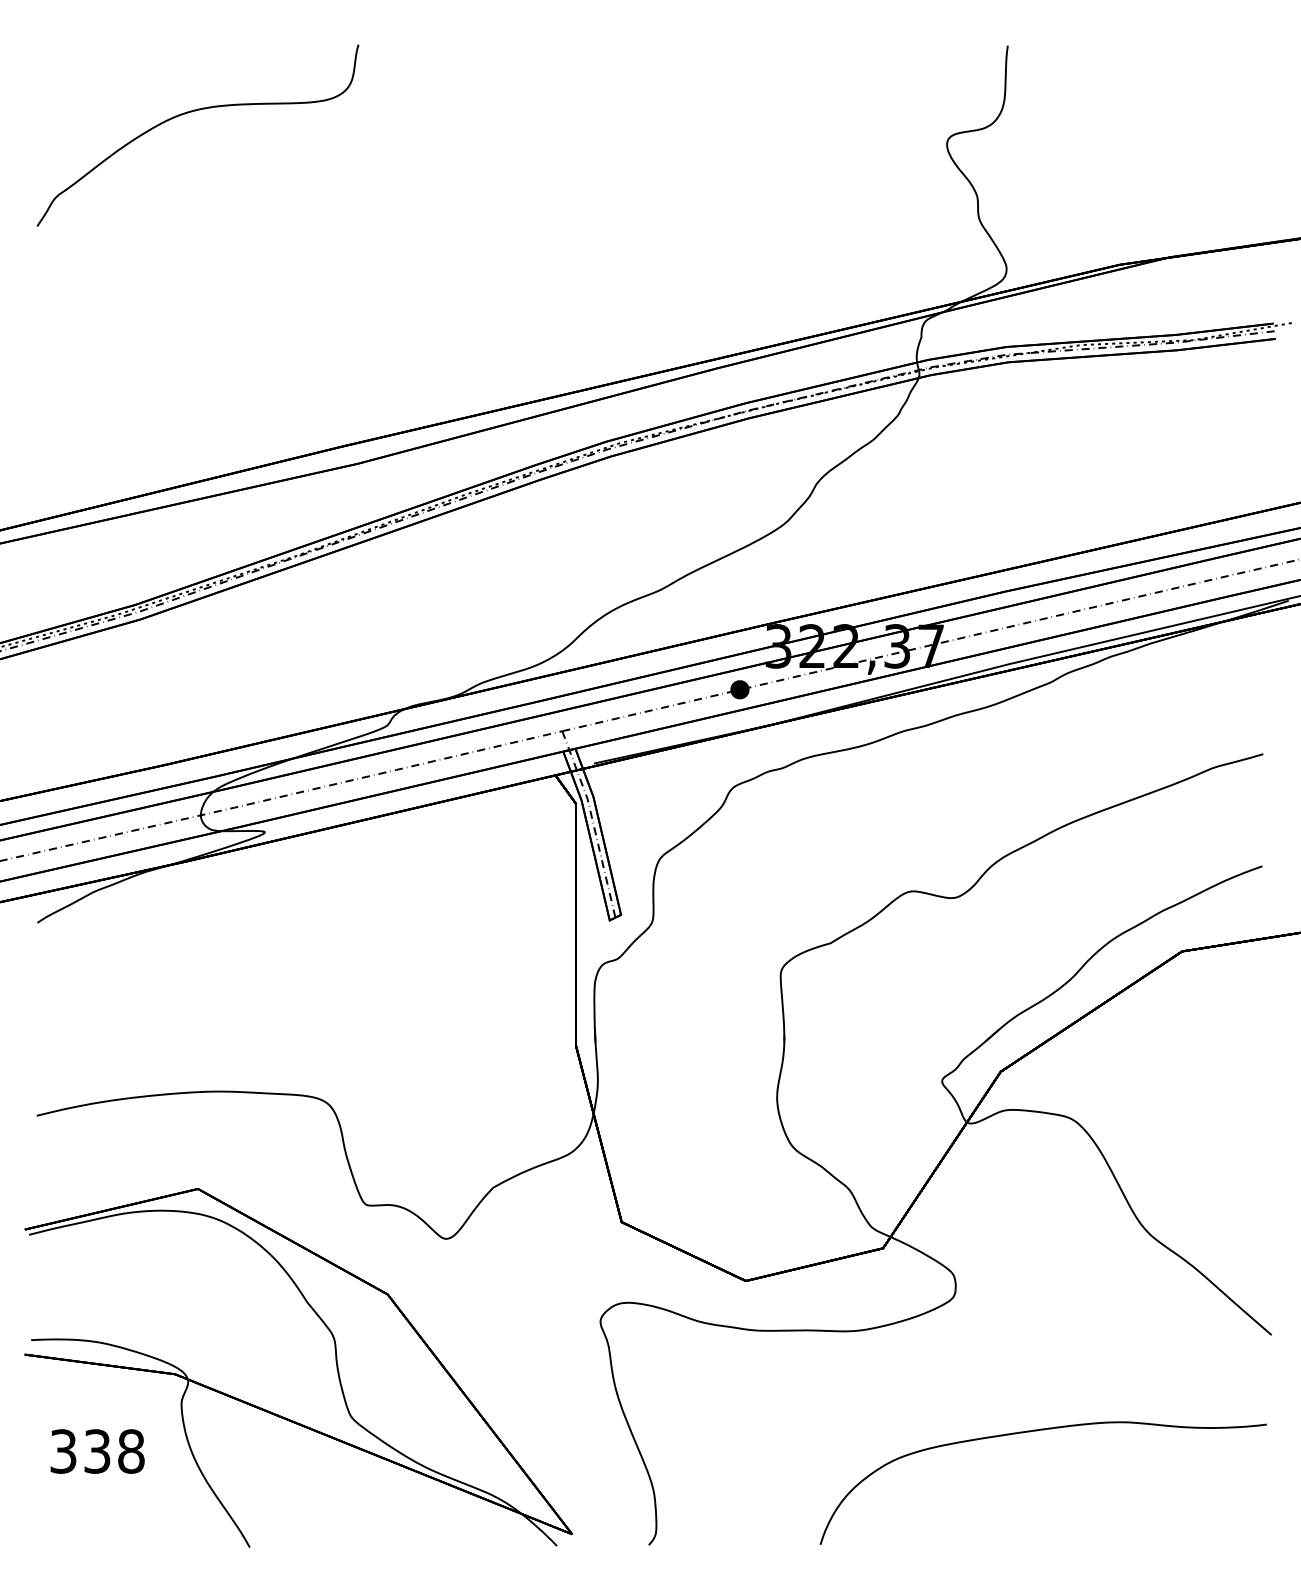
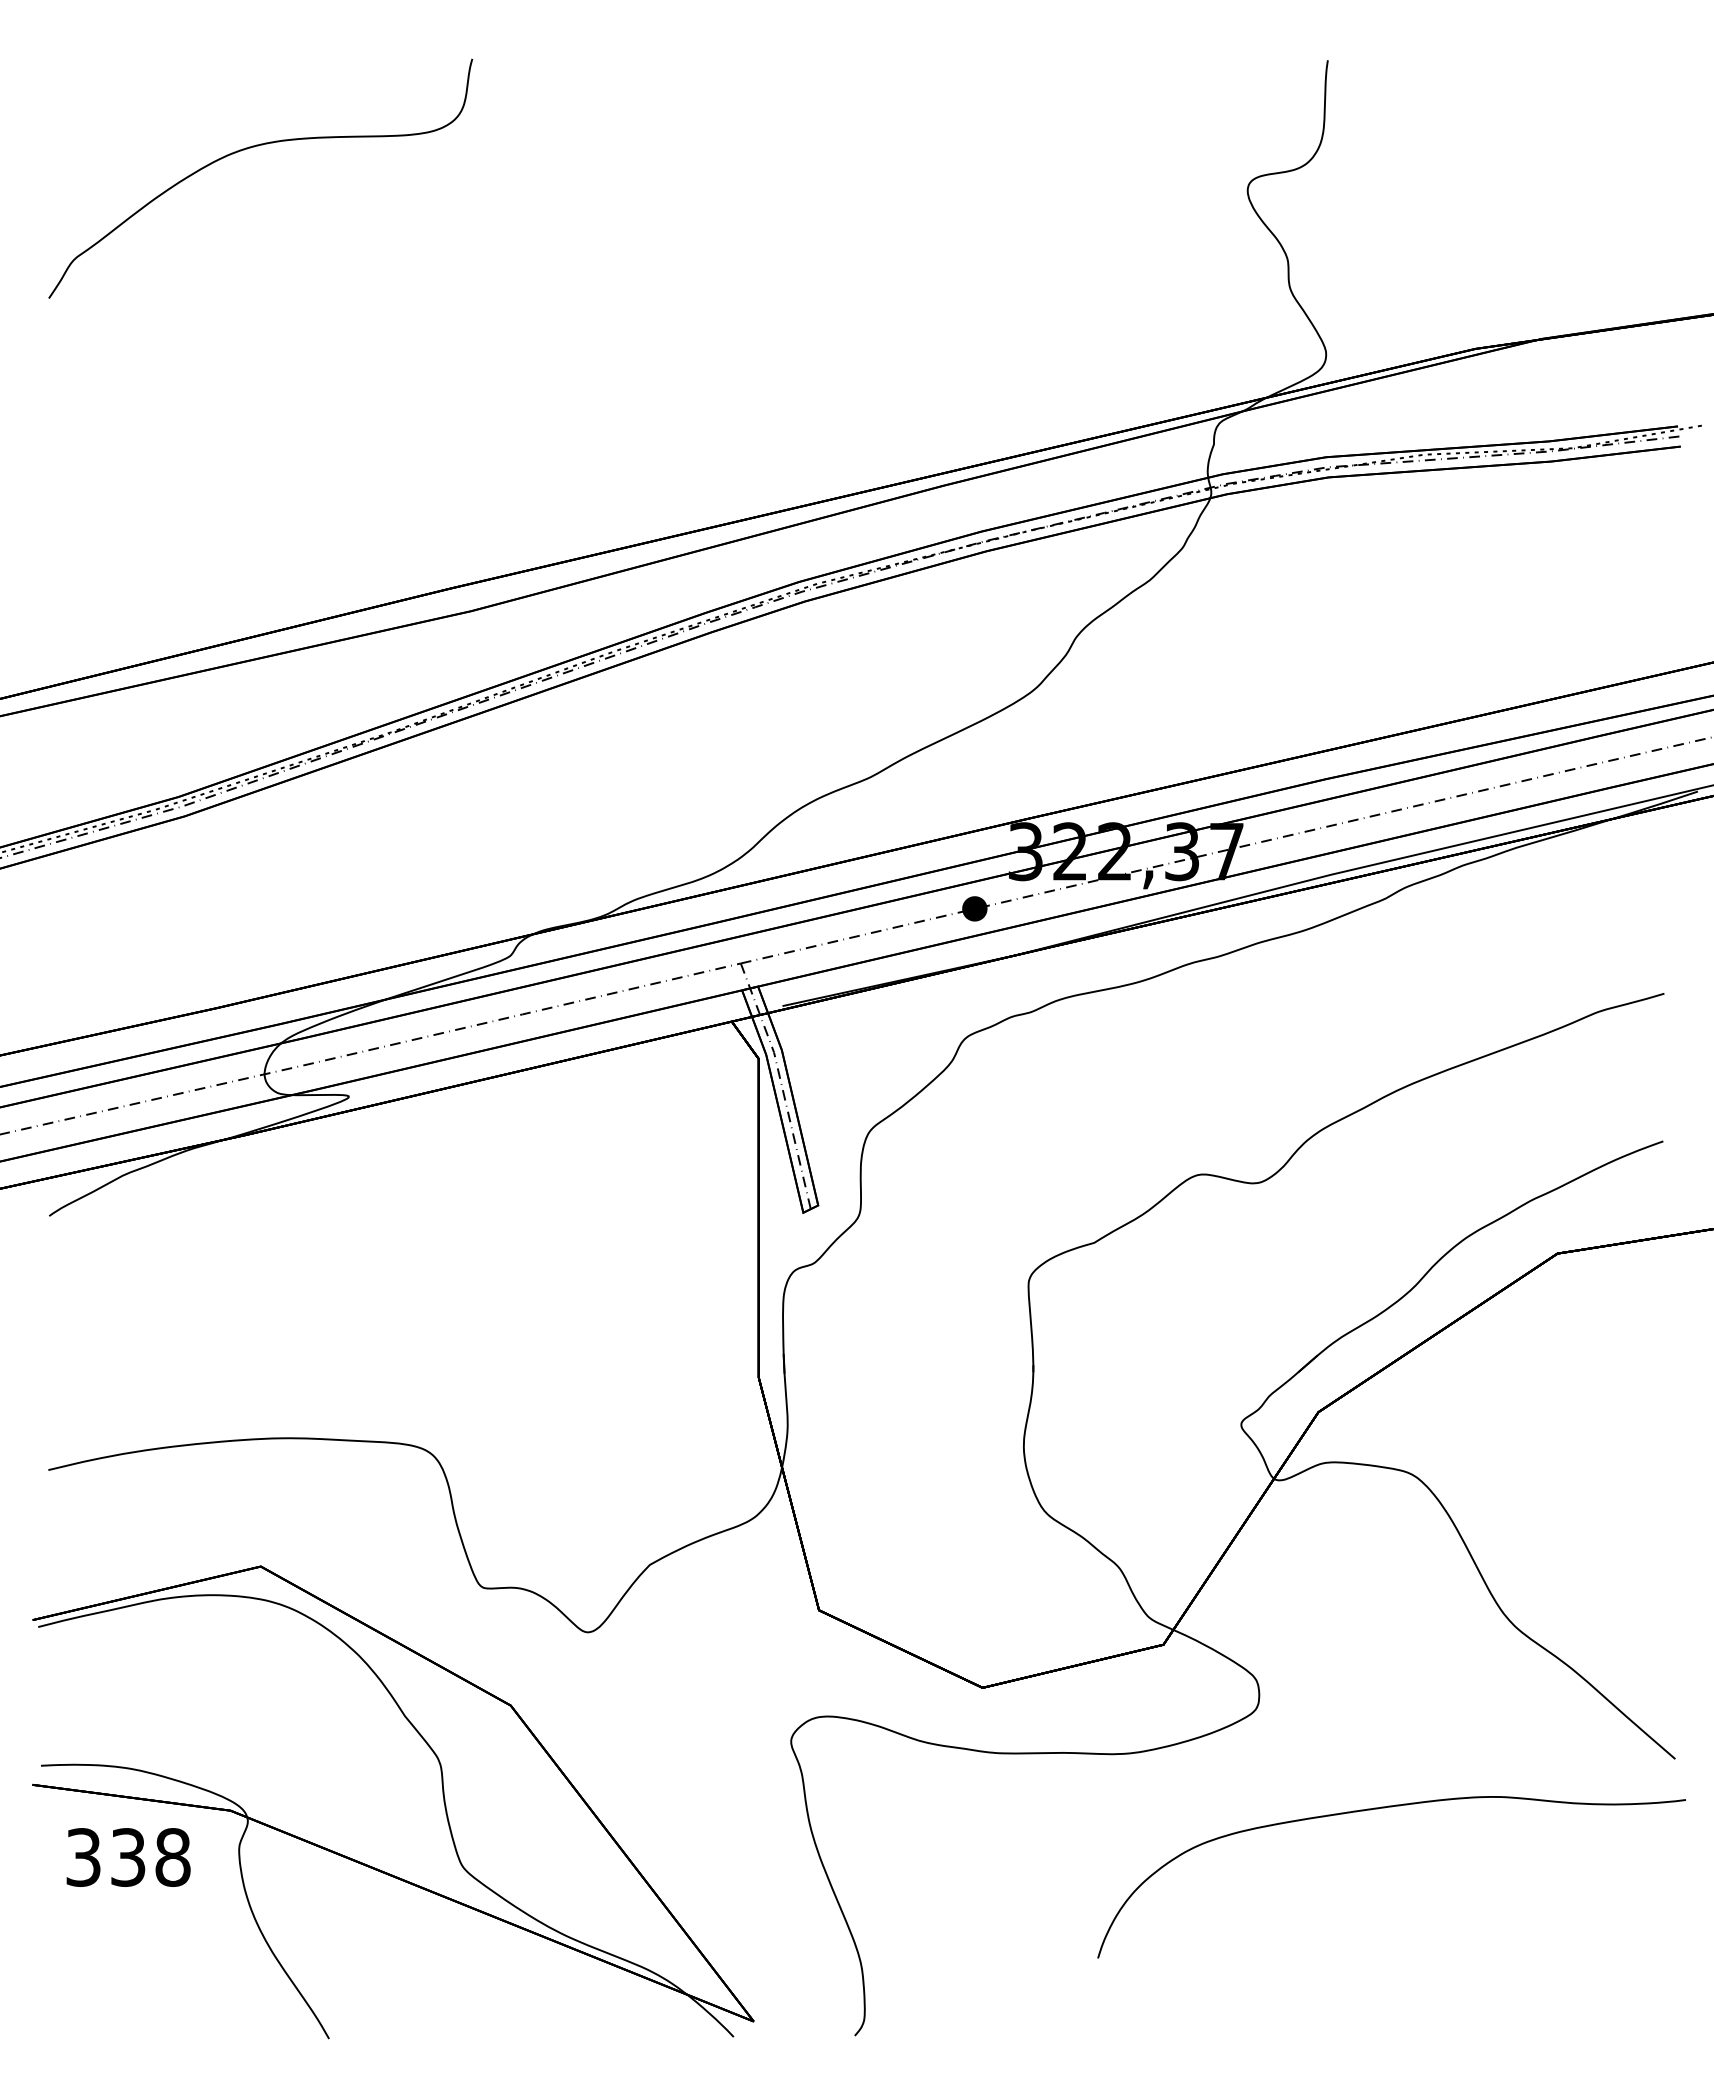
curve: (1033, 1431) -> (1378, 1809), moved
text: (97, 1451) -> (128, 1857), moved

